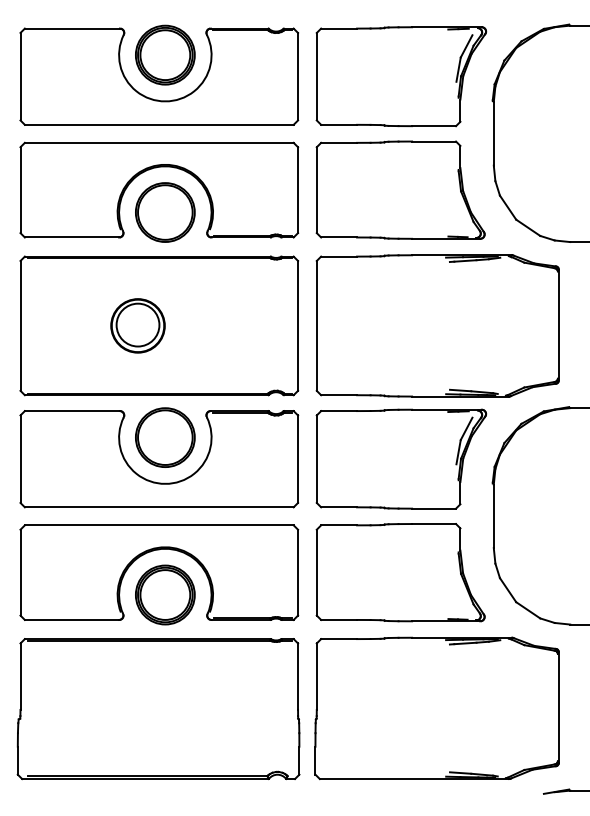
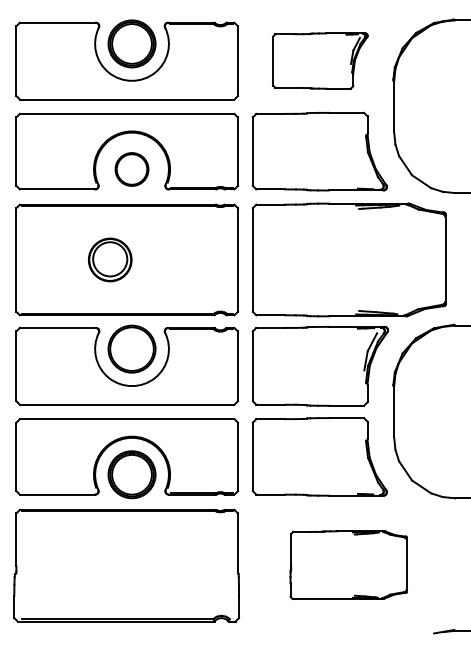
part: (400, 75) -> (319, 60), size x0.7
circle: (164, 212) -> (131, 169), size x0.7
part: (436, 707) -> (348, 564), size x0.6

